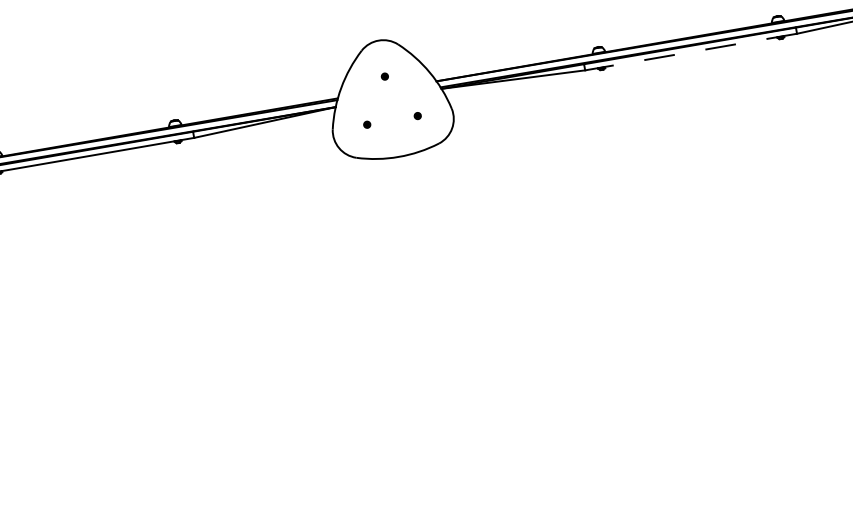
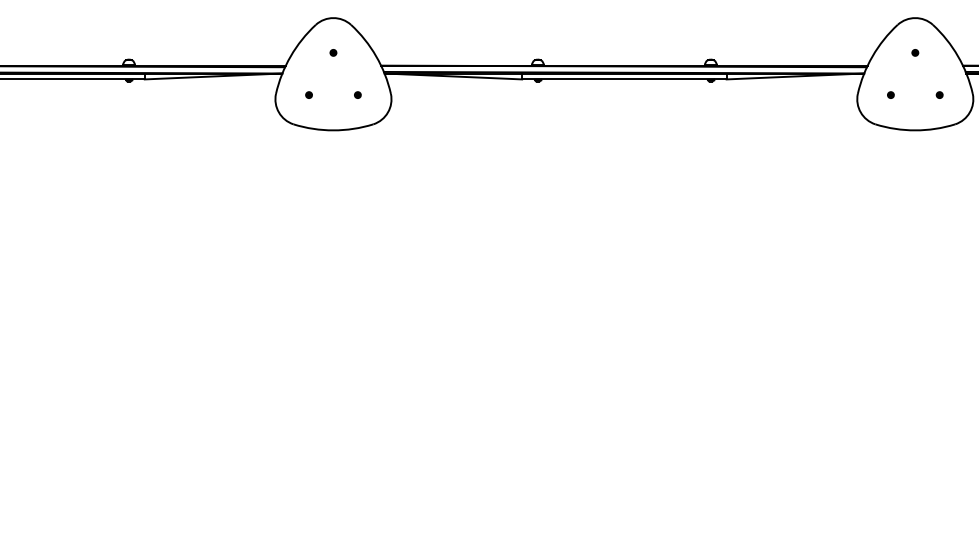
line: (690, 52) -> (623, 79), dashed -> solid

